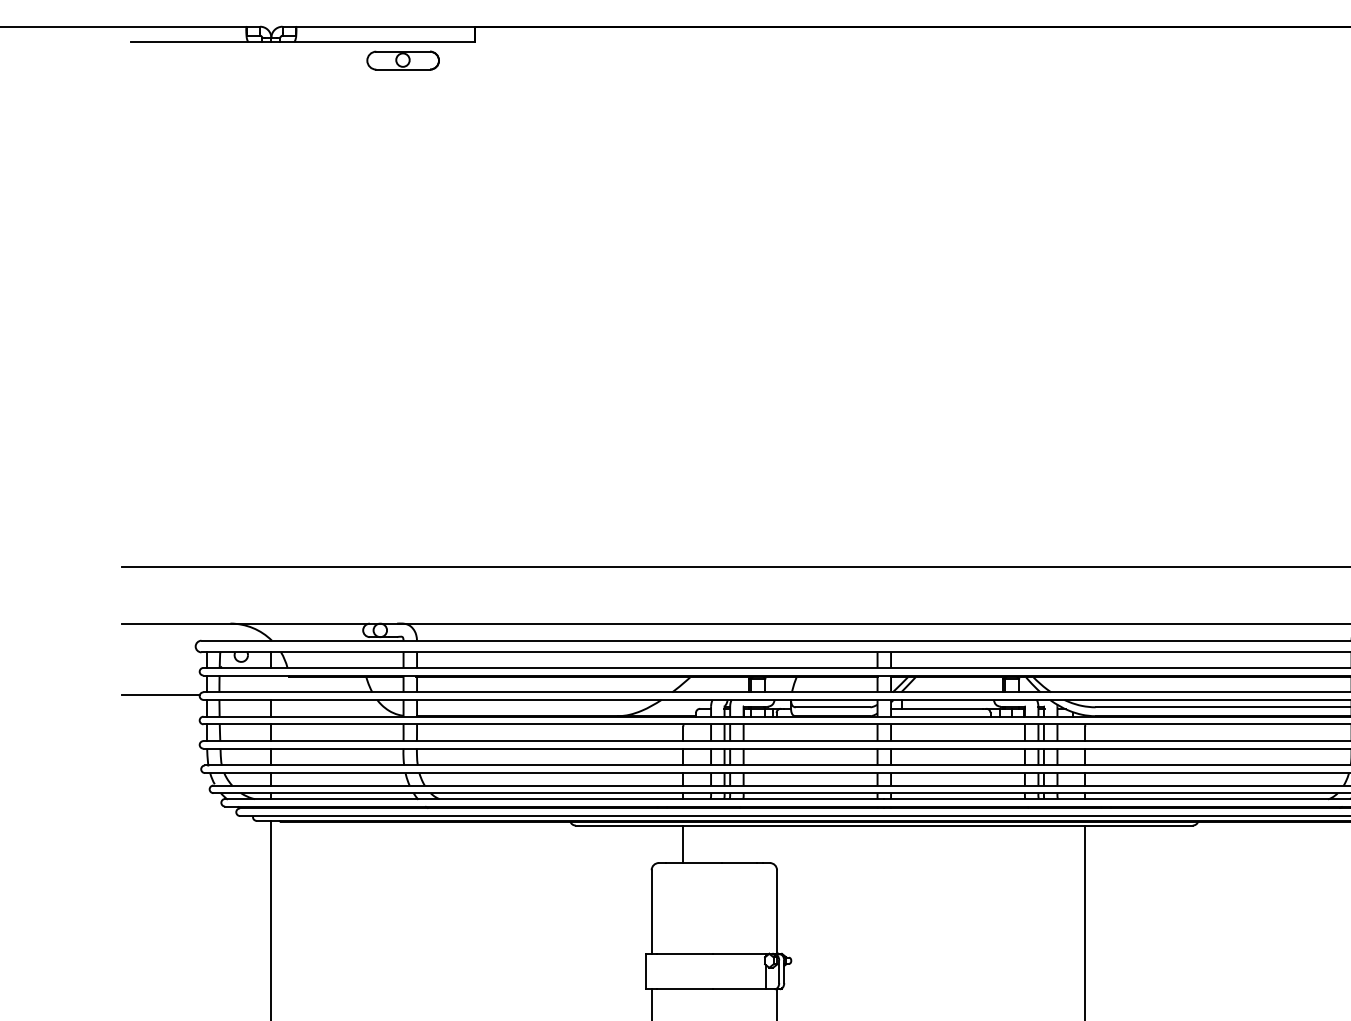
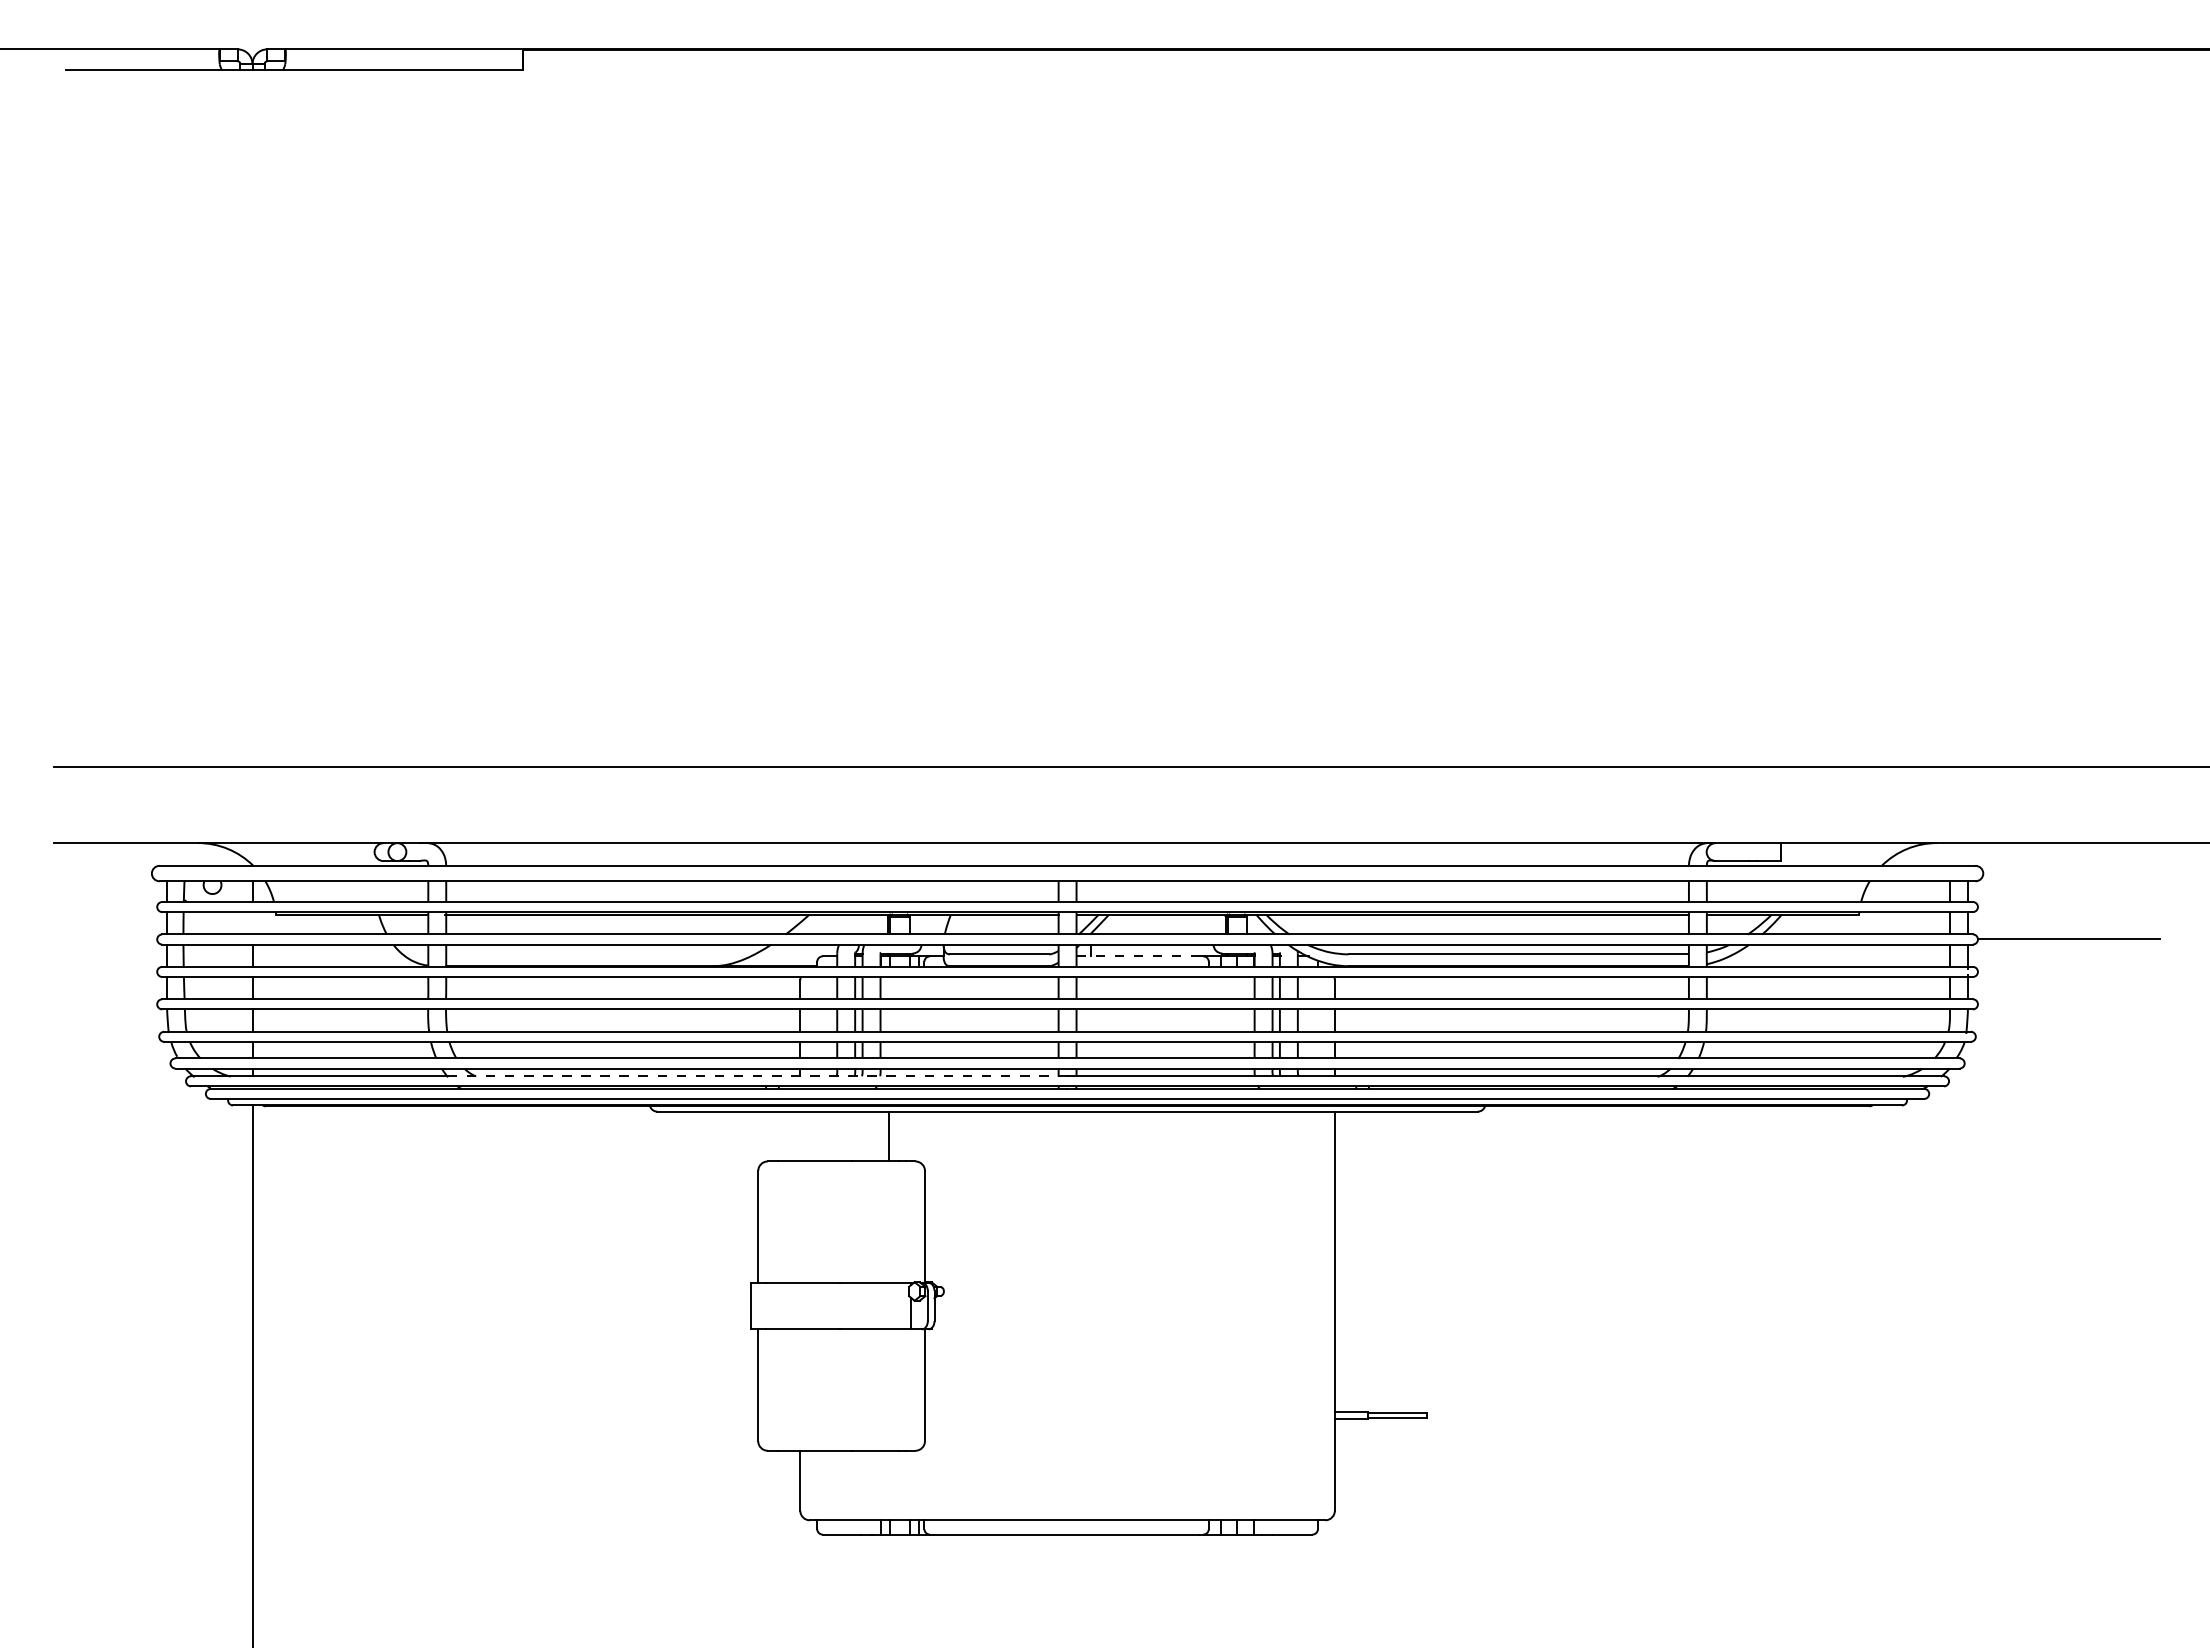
part: (402, 60) -> (427, 94), removed
line: (160, 695) -> (105, 938), removed
line: (937, 708) -> (1138, 956), solid -> dashed
line: (651, 799) -> (757, 1076), solid -> dashed
line: (683, 844) -> (889, 1136), moved

